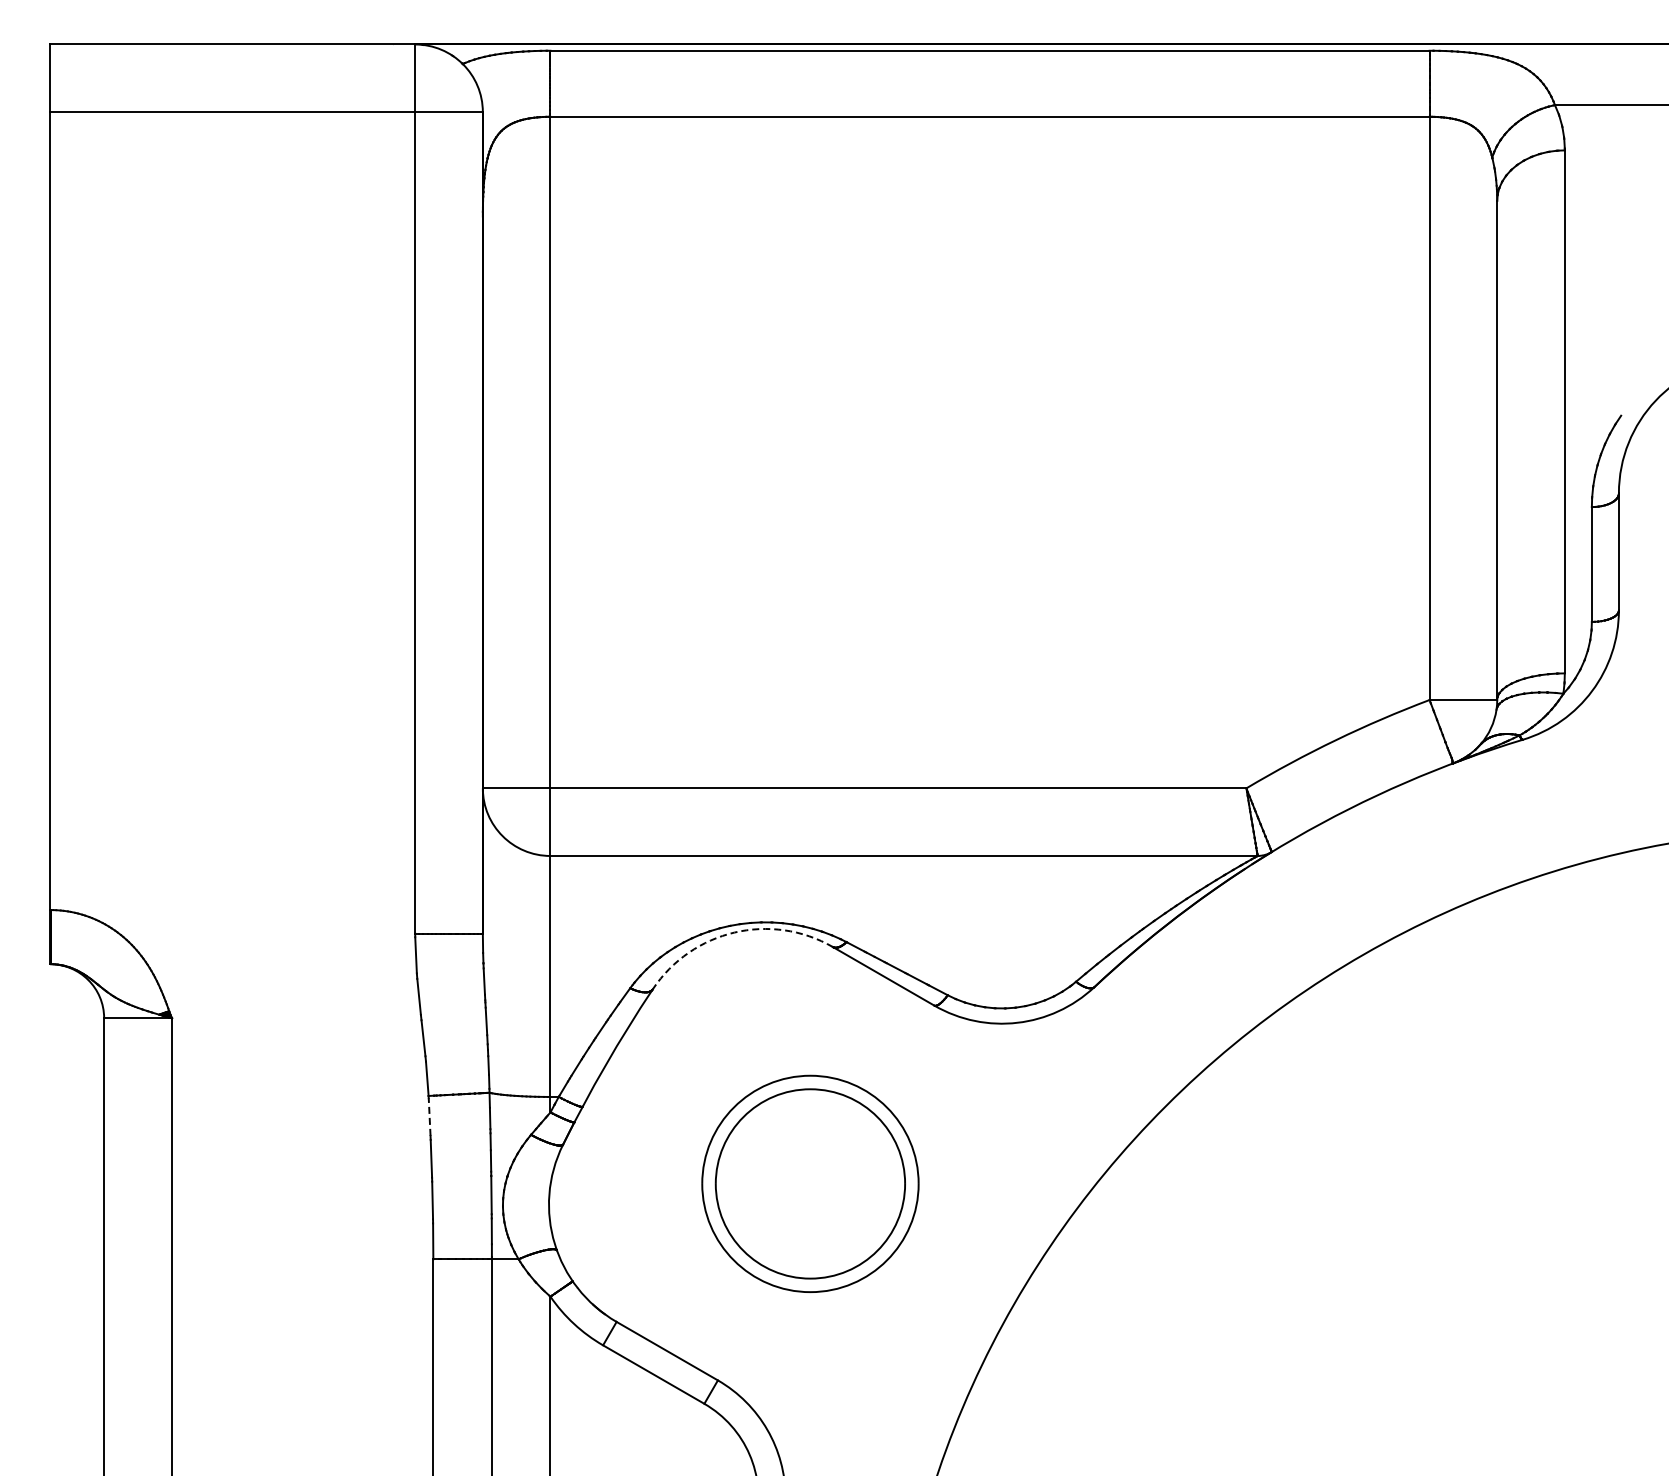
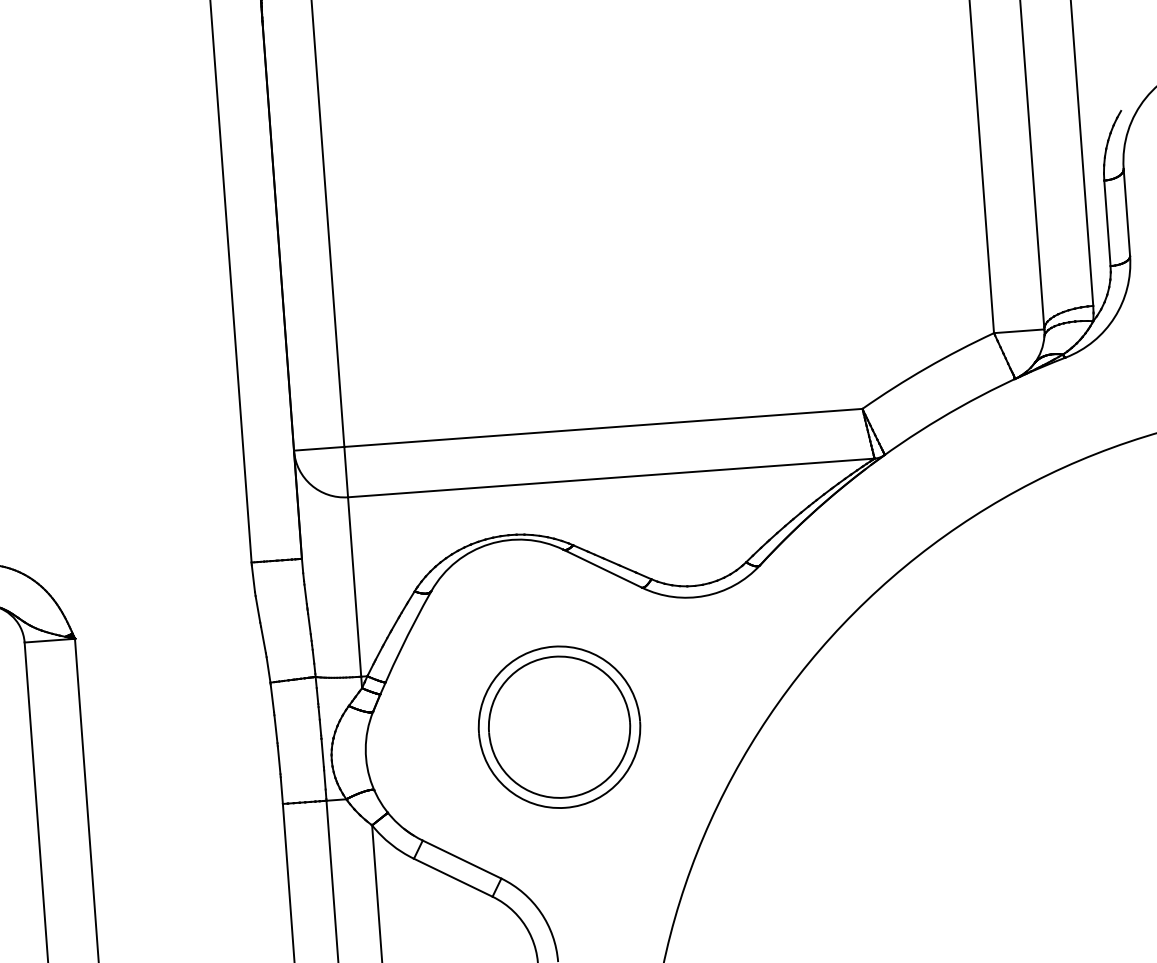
arc: (734, 932) -> (489, 544), dashed -> solid
line: (429, 1117) -> (272, 698), dashed -> solid

